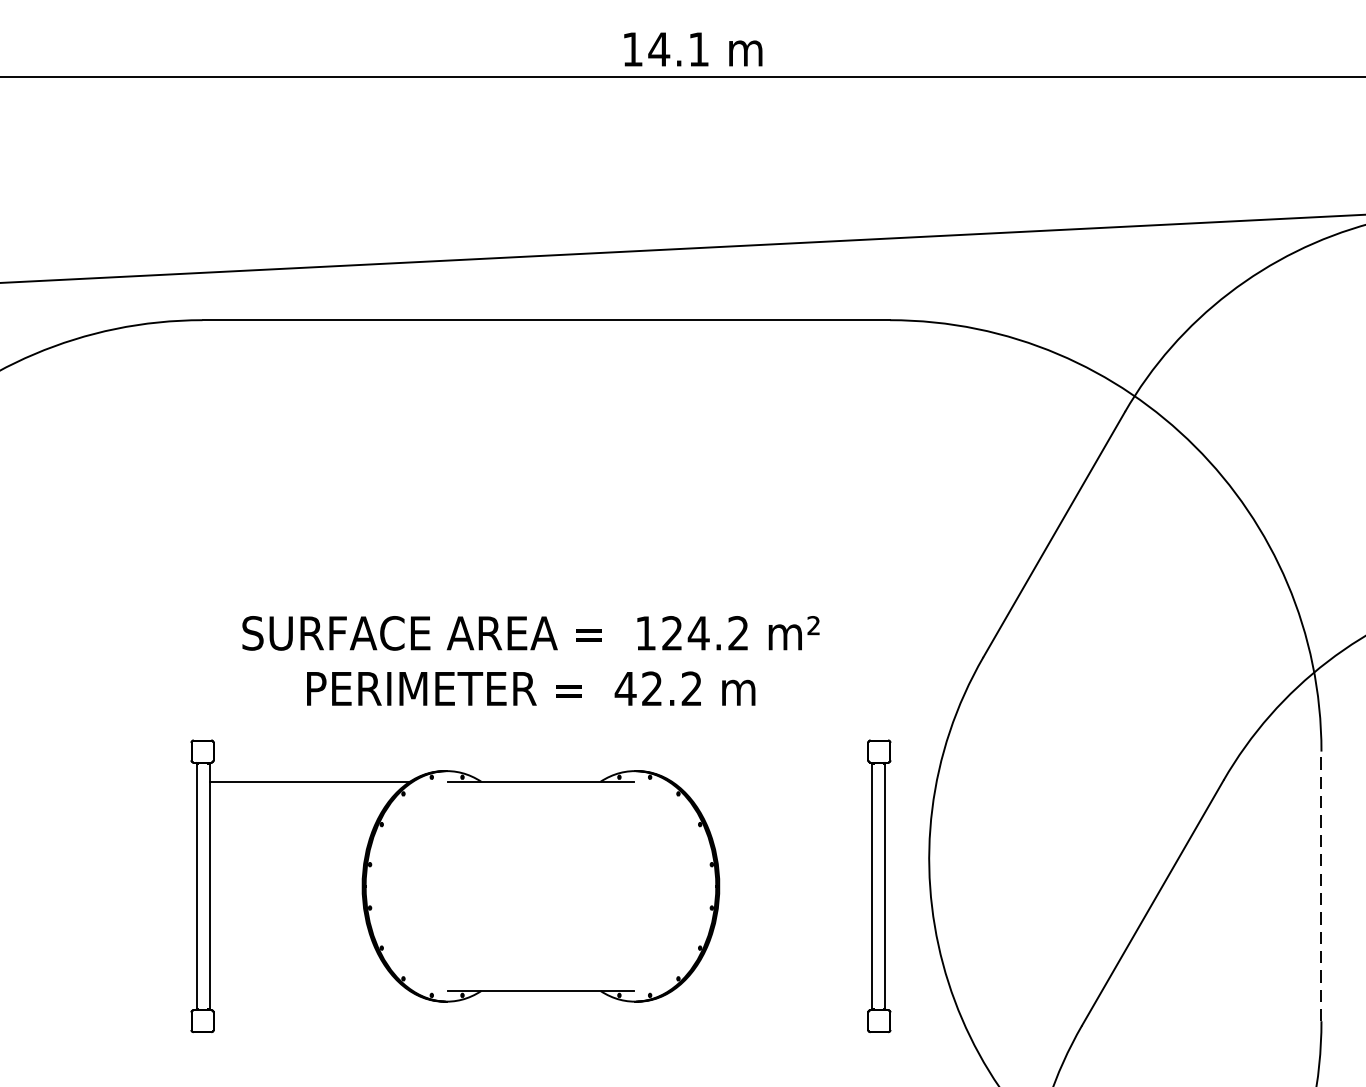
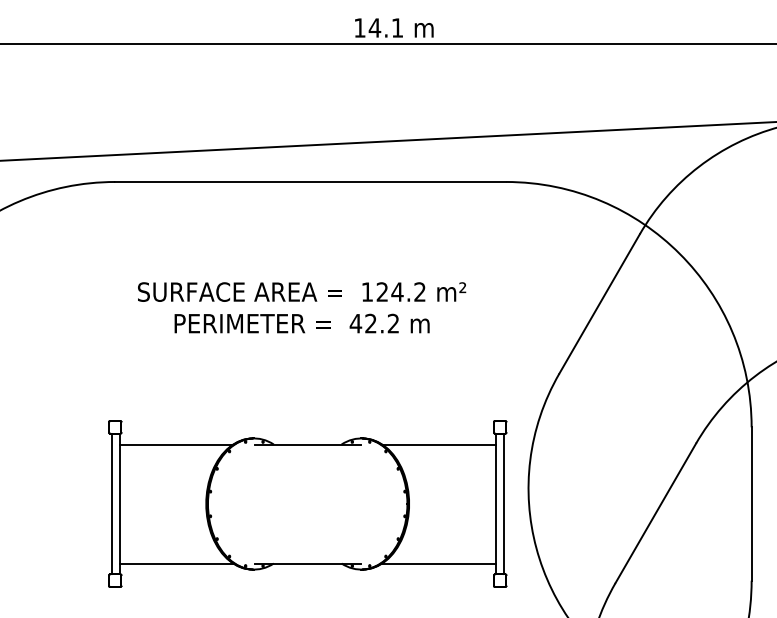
text: (531, 660) -> (302, 307), moved
line: (770, 781) -> (438, 444), added
line: (1321, 887) -> (751, 504), dashed -> solid
line: (310, 990) -> (176, 563), added
line: (770, 990) -> (438, 563), added

